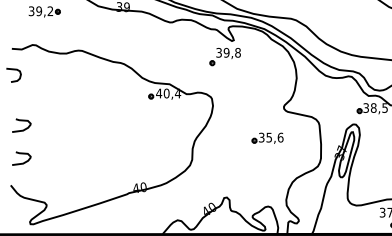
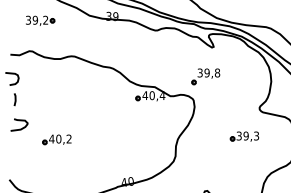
part: (224, 57) -> (205, 77), moved
line: (16, 97) -> (14, 99), added
text: (274, 137) -> (250, 135), 35,6 -> 39,3
part: (62, 141) -> (56, 139), added
curve: (21, 154) -> (19, 151), removed

